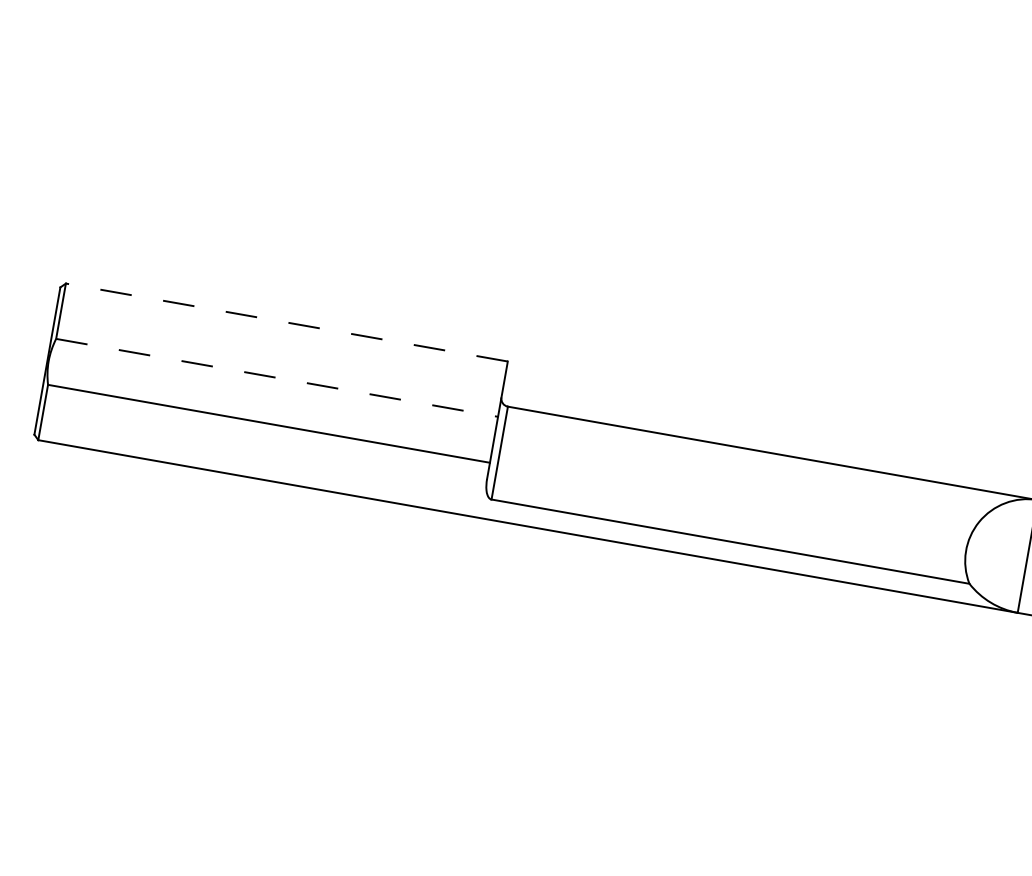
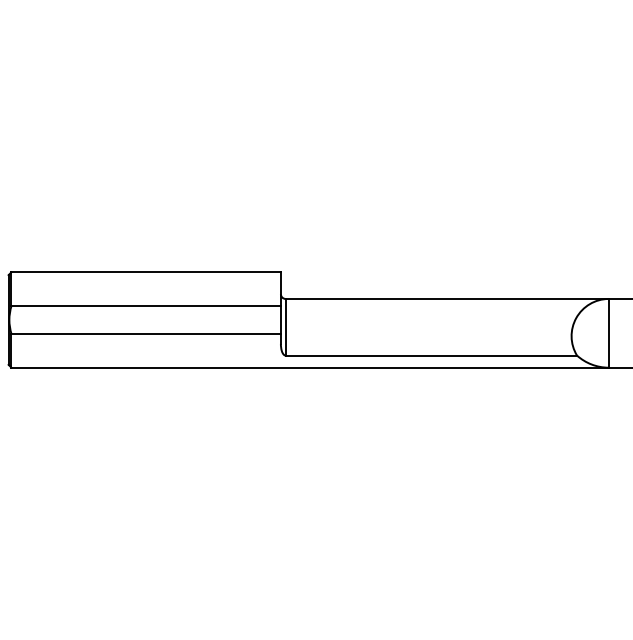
line: (287, 323) -> (146, 272), dashed -> solid
line: (277, 377) -> (146, 305), dashed -> solid

